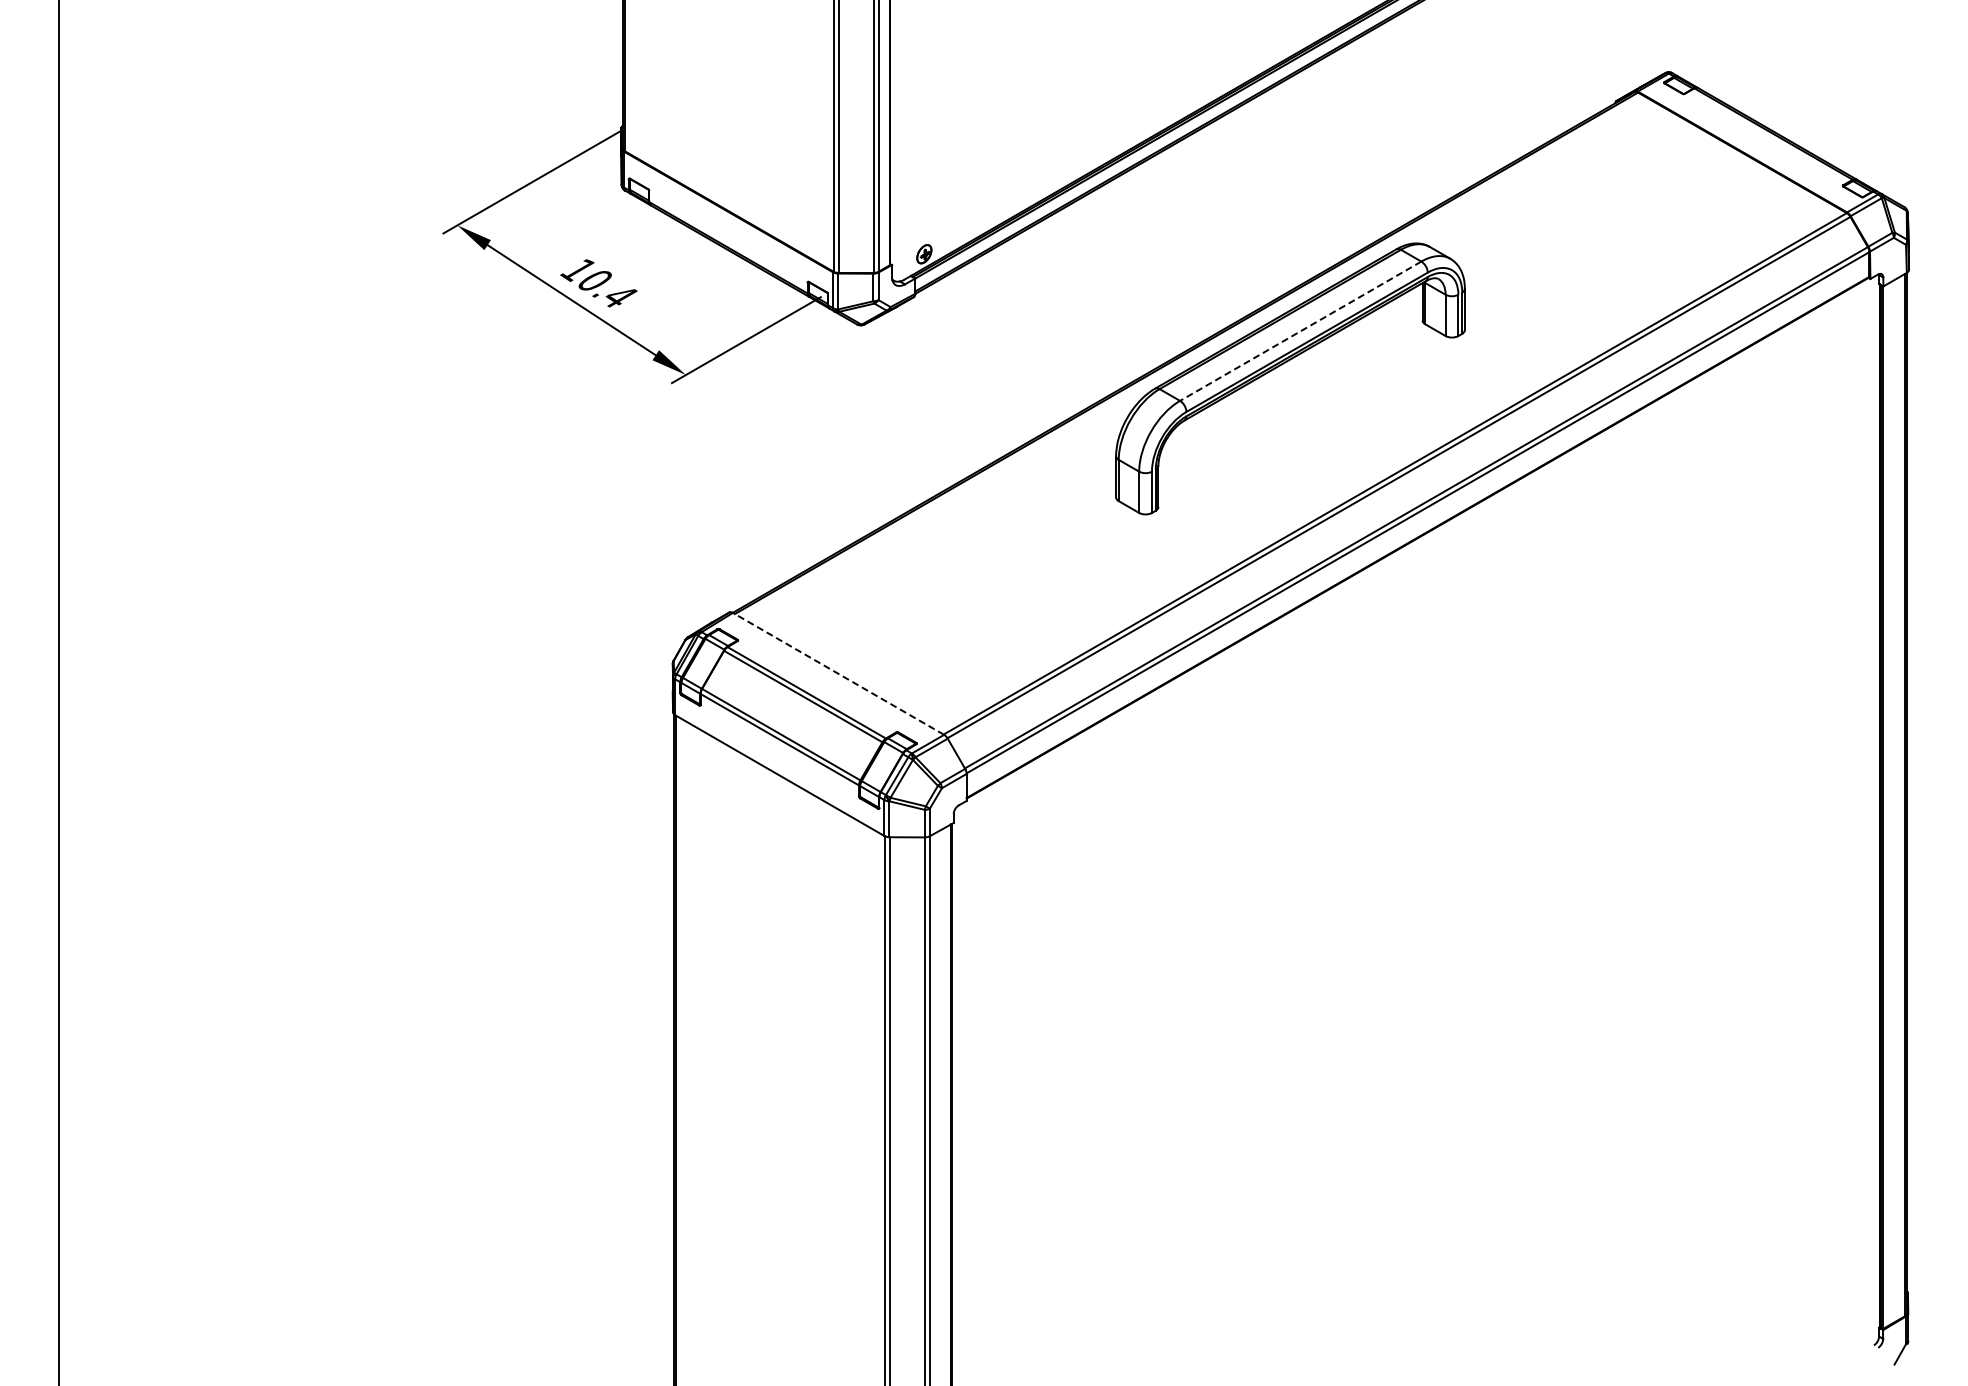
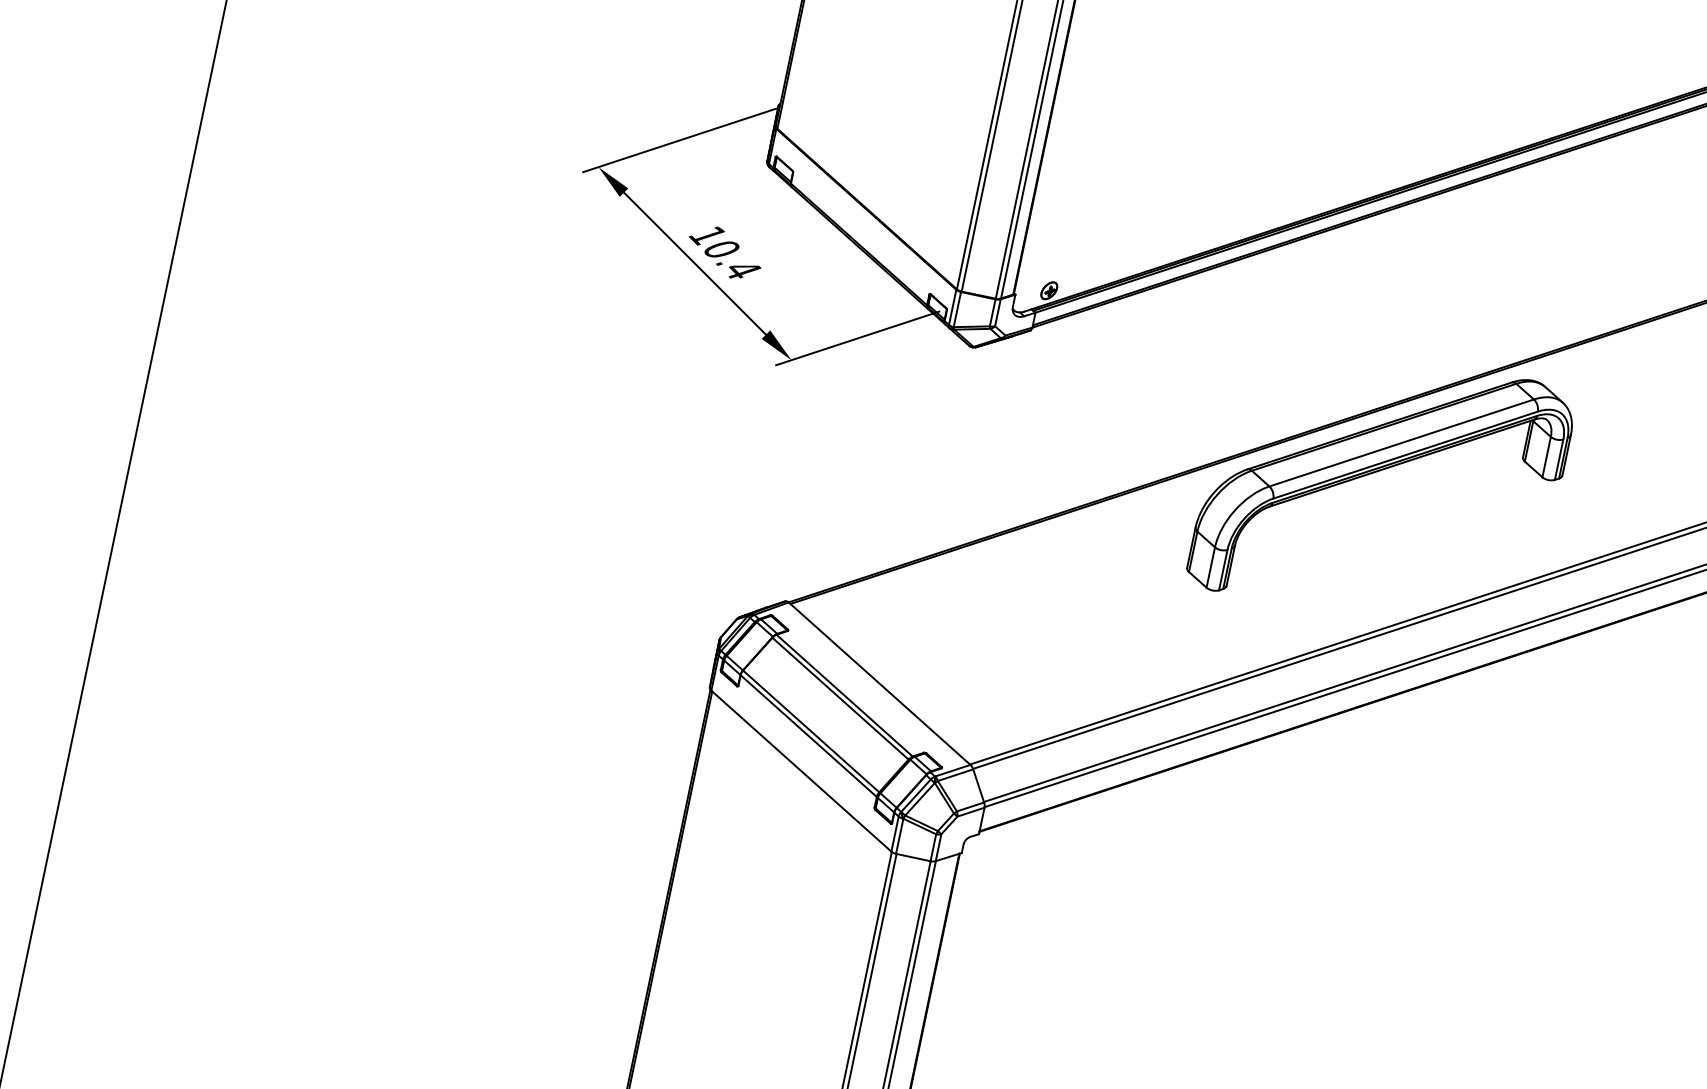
line: (1300, 331) -> (1401, 443), dashed -> solid
line: (838, 673) -> (879, 683), dashed -> solid

